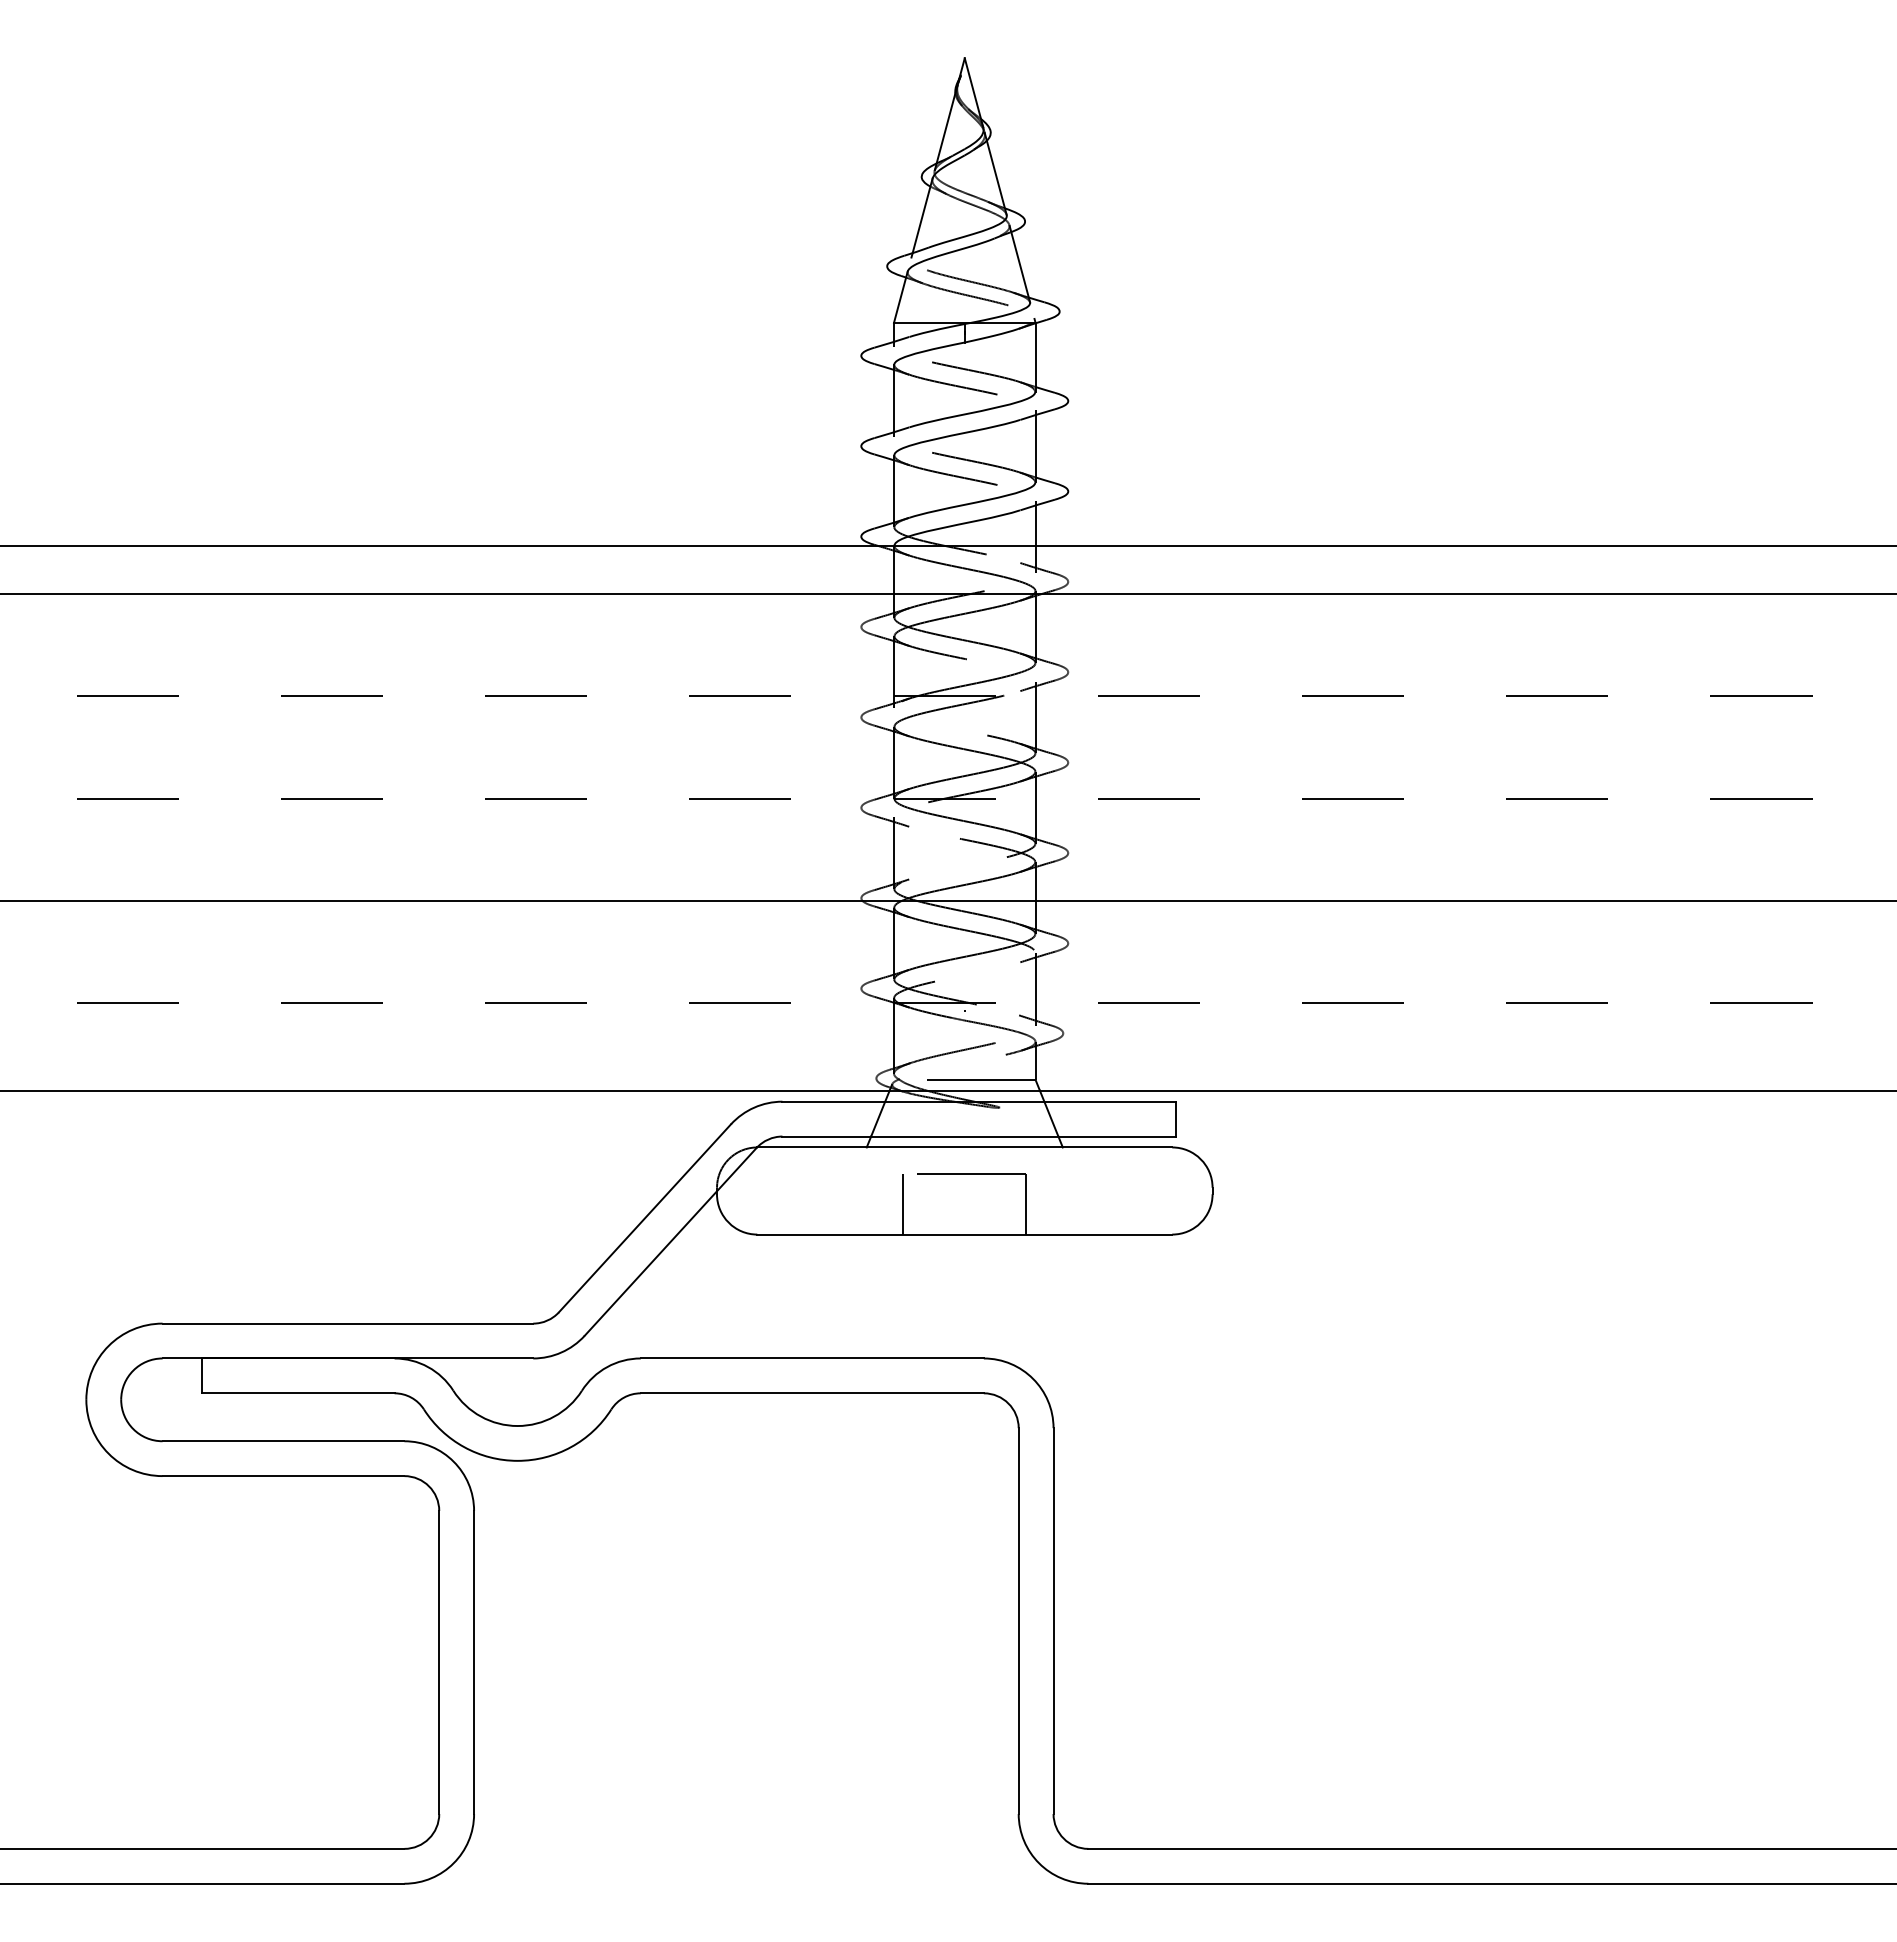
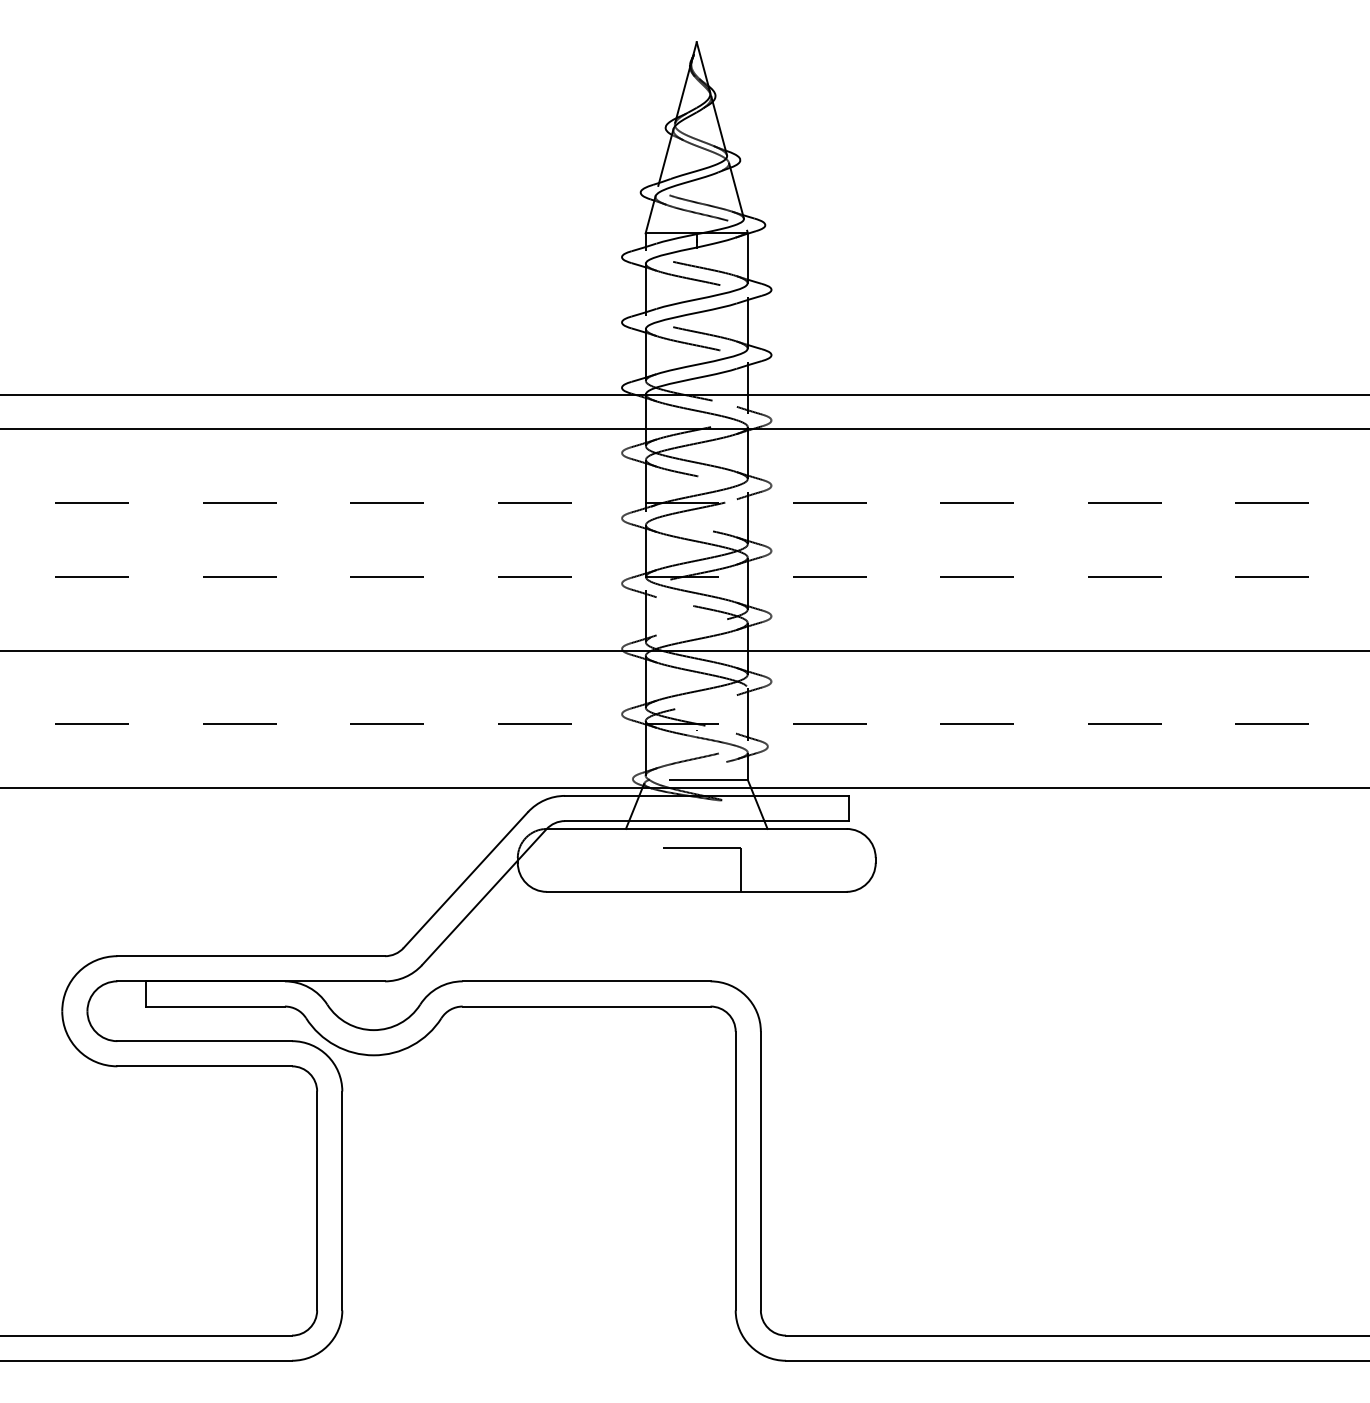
line: (903, 1203) -> (652, 869), removed

